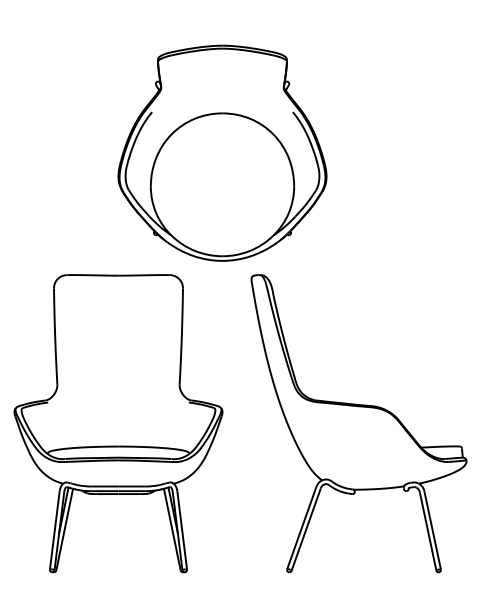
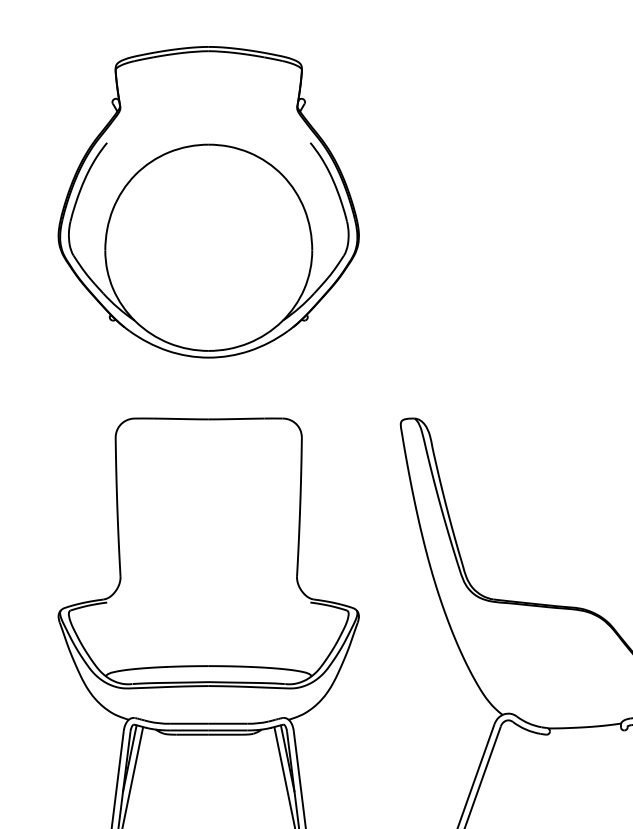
part: (222, 152) -> (208, 201), moved

